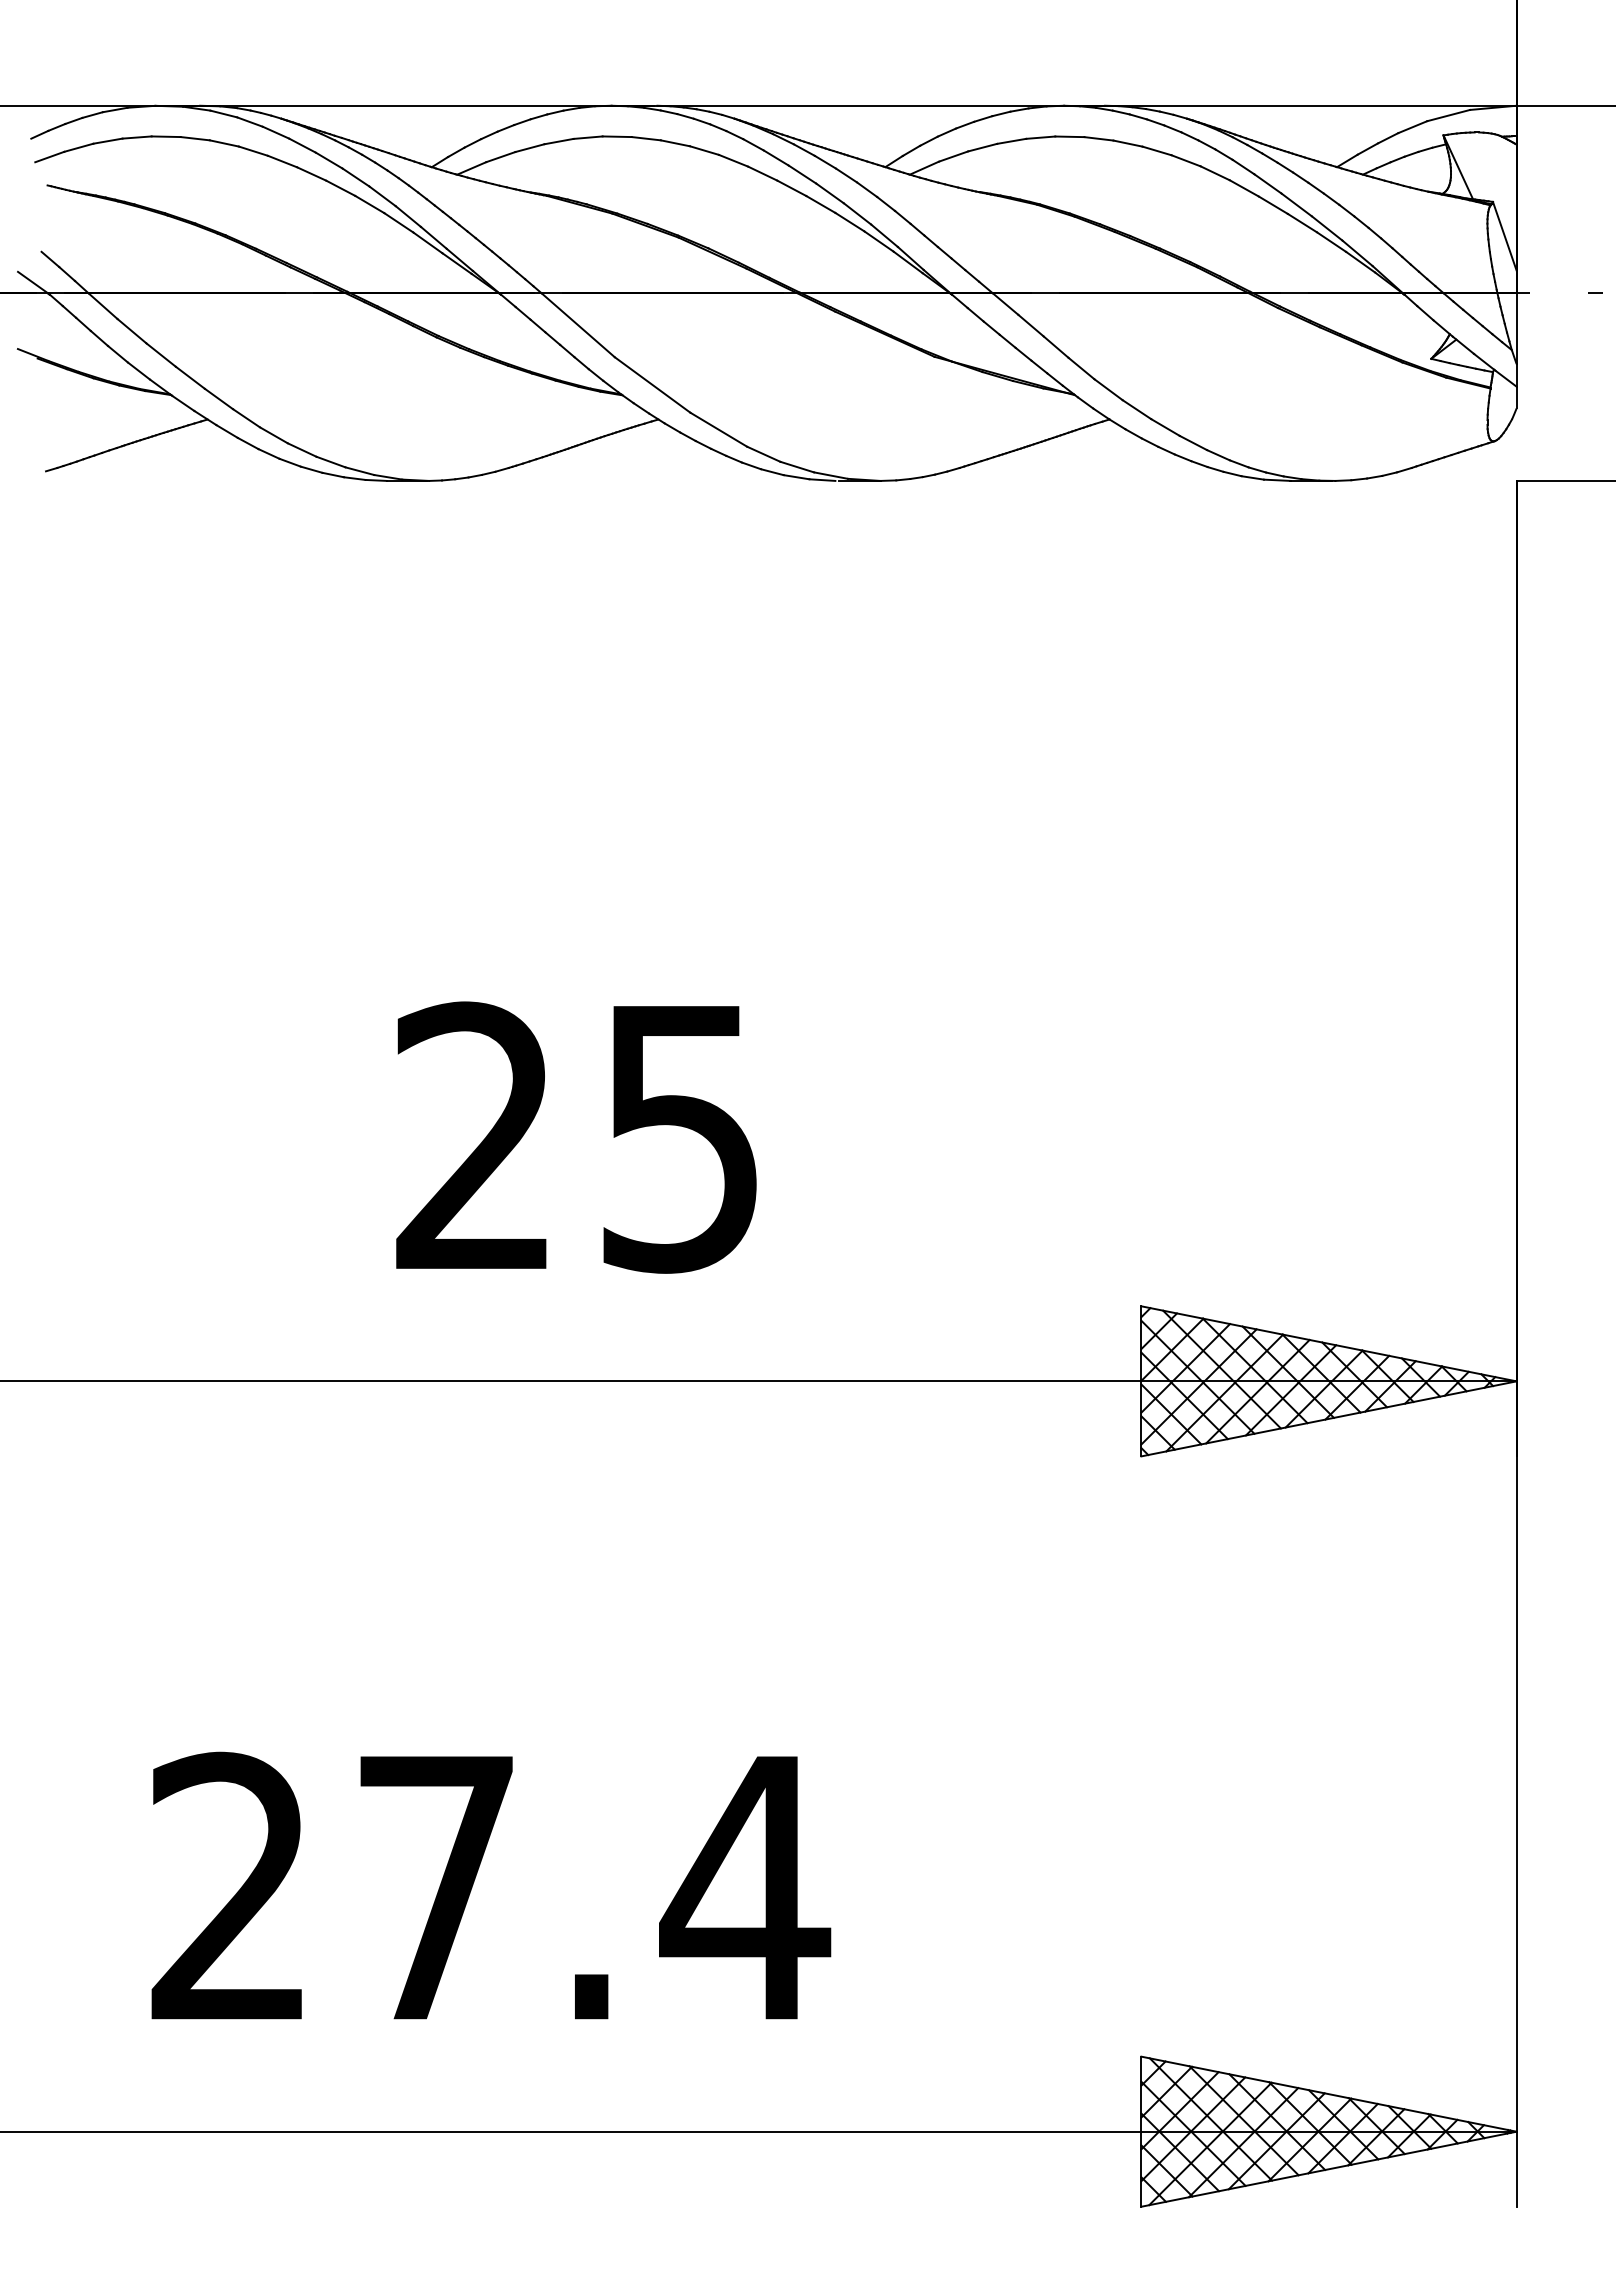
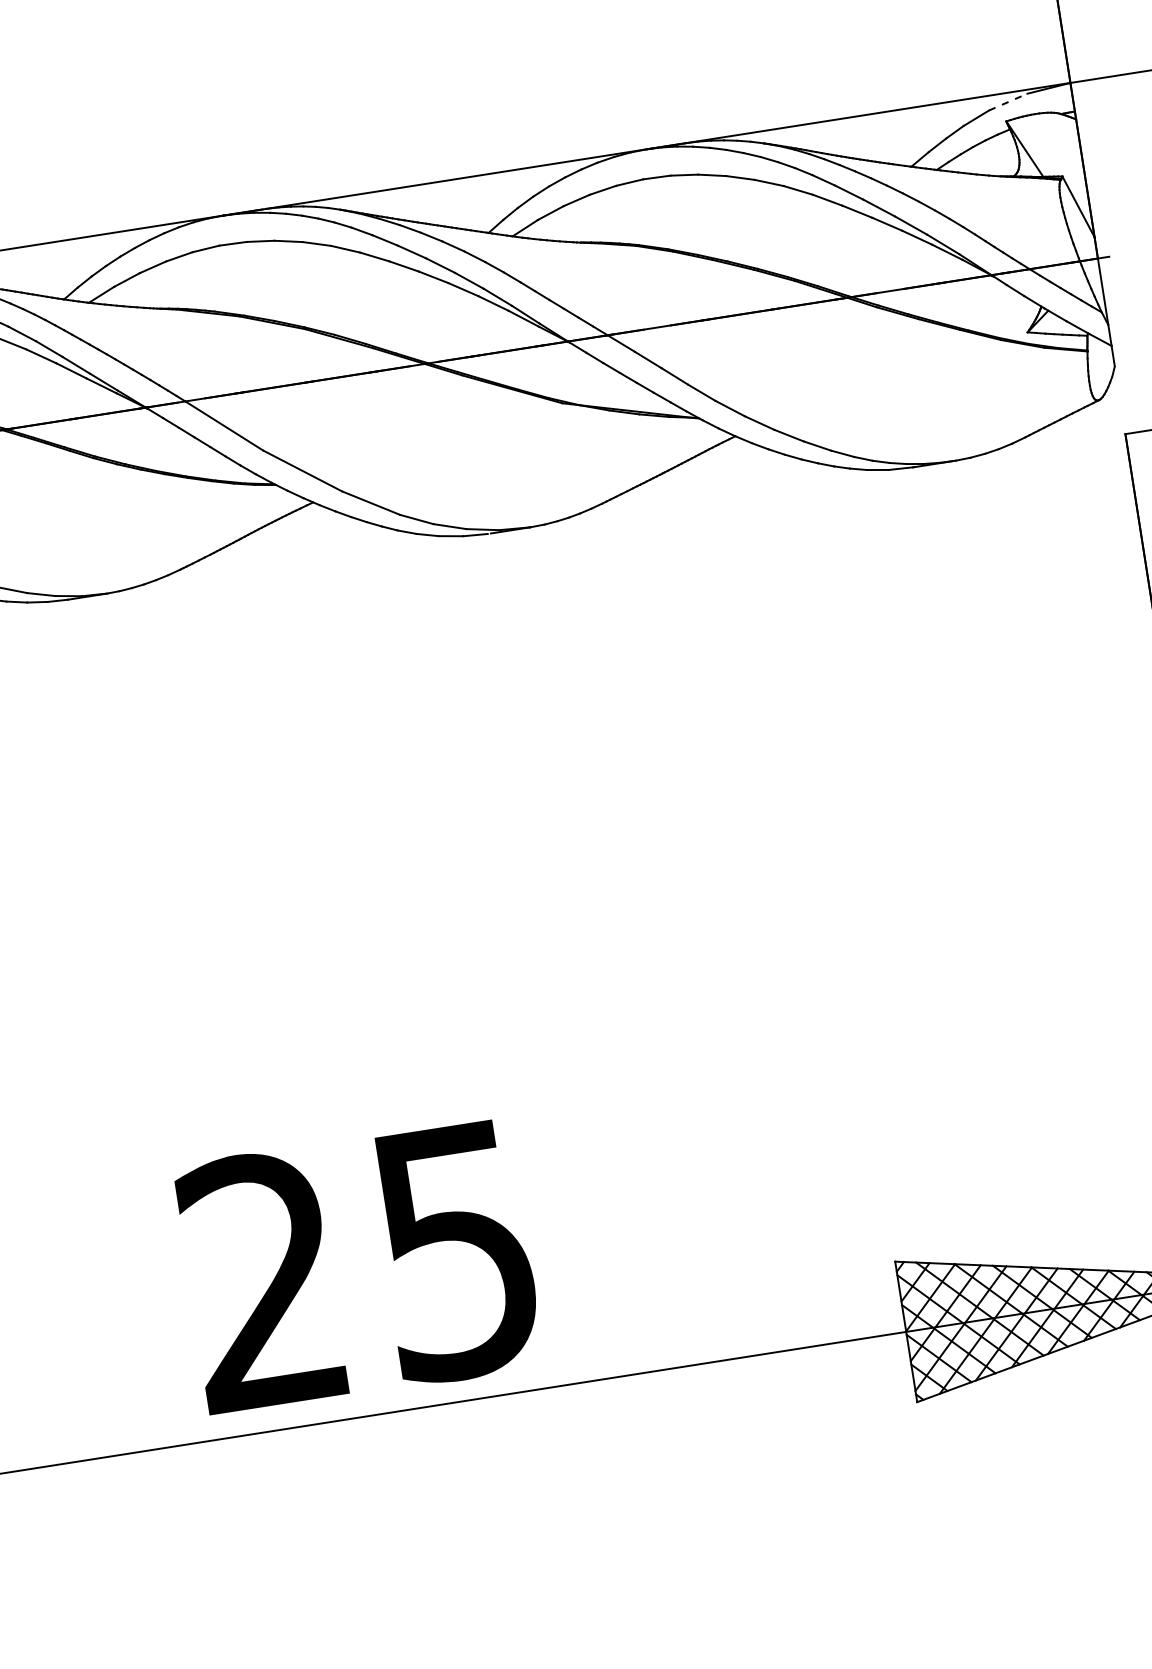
line: (1449, 115) -> (1009, 101), solid -> dashed
text: (576, 1137) -> (359, 1266), moved

